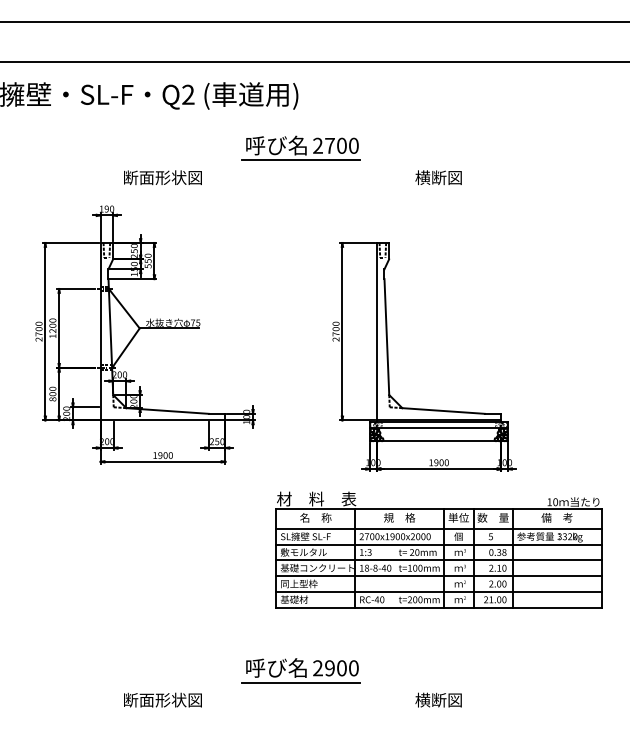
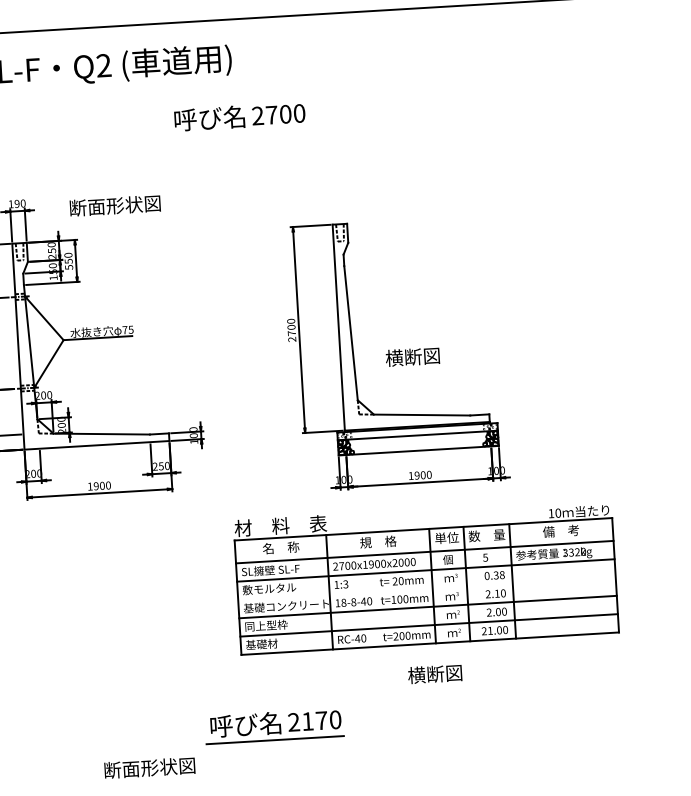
line: (300, 160) -> (238, 134), removed
text: (162, 177) -> (114, 205), moved
text: (438, 177) -> (412, 356), moved
line: (438, 560) -> (426, 588), removed
text: (335, 668) -> (314, 721), 2900 -> 2170
text: (162, 699) -> (149, 767), moved
text: (438, 699) -> (434, 673), moved

